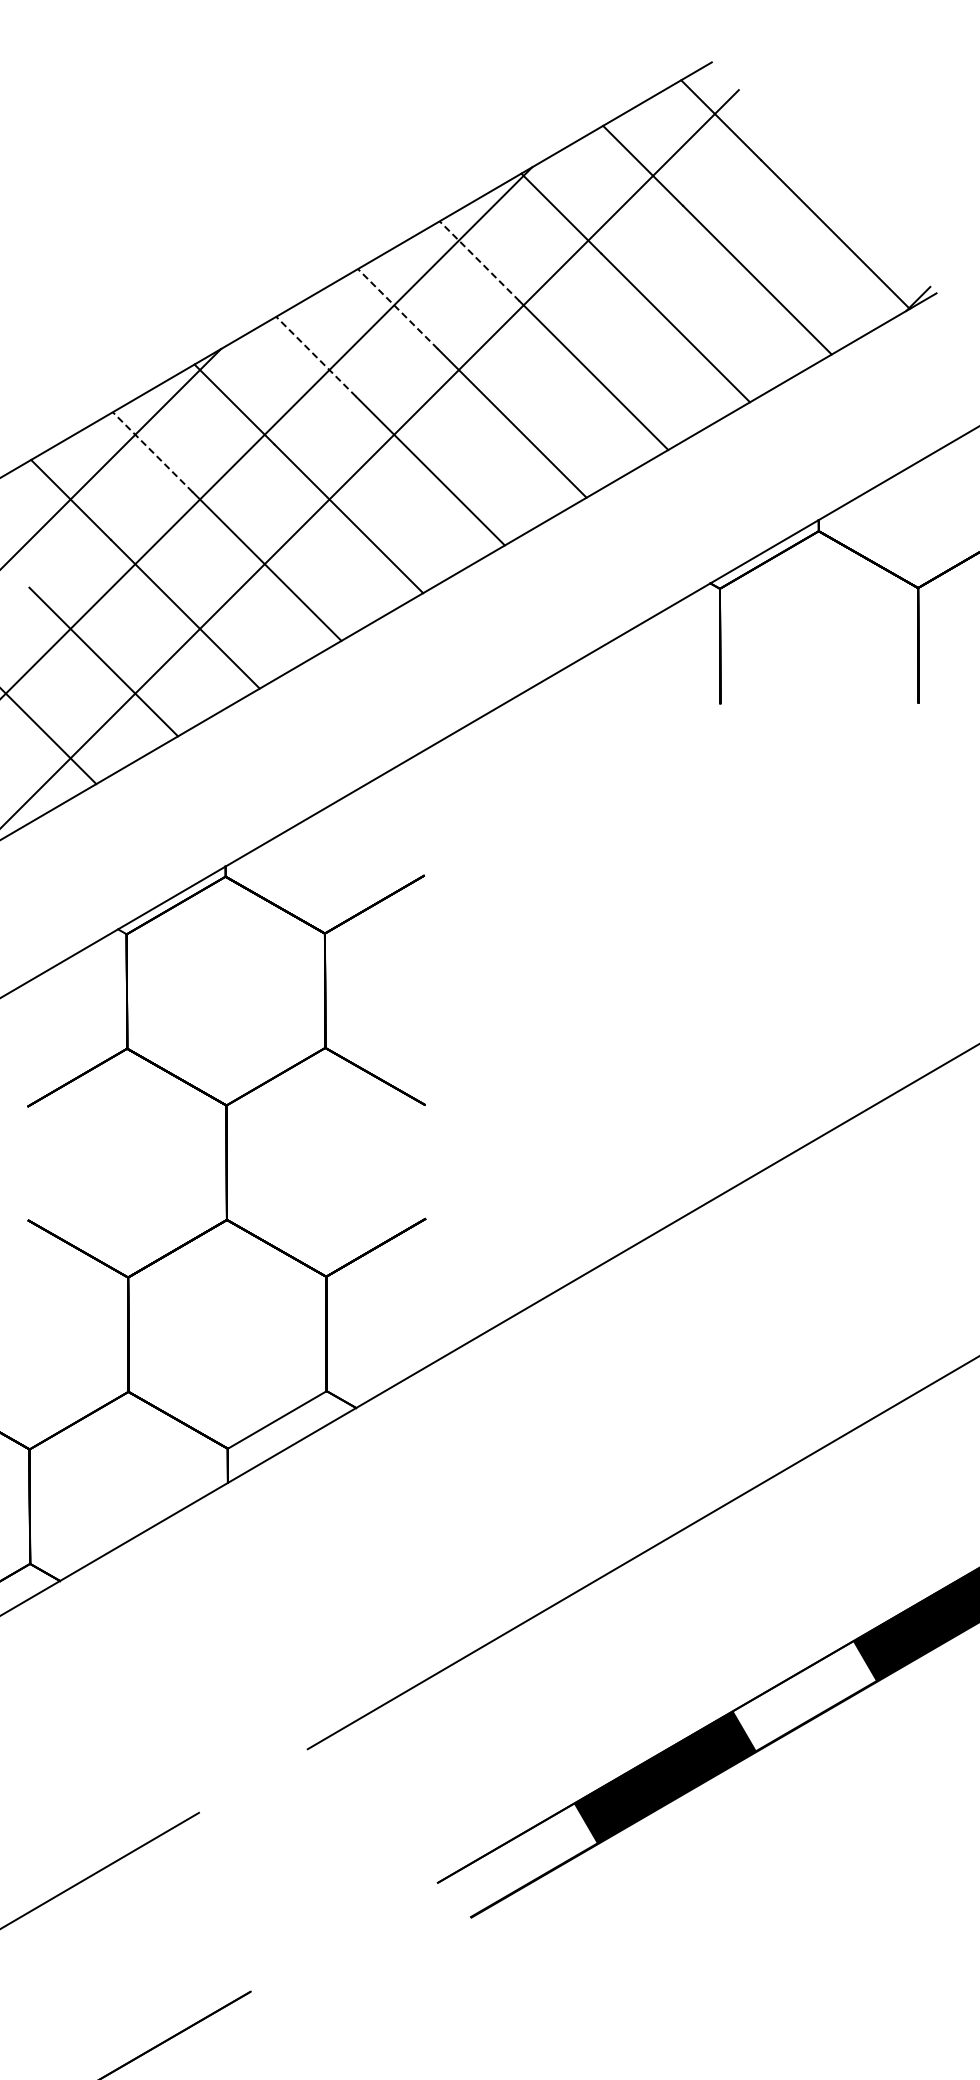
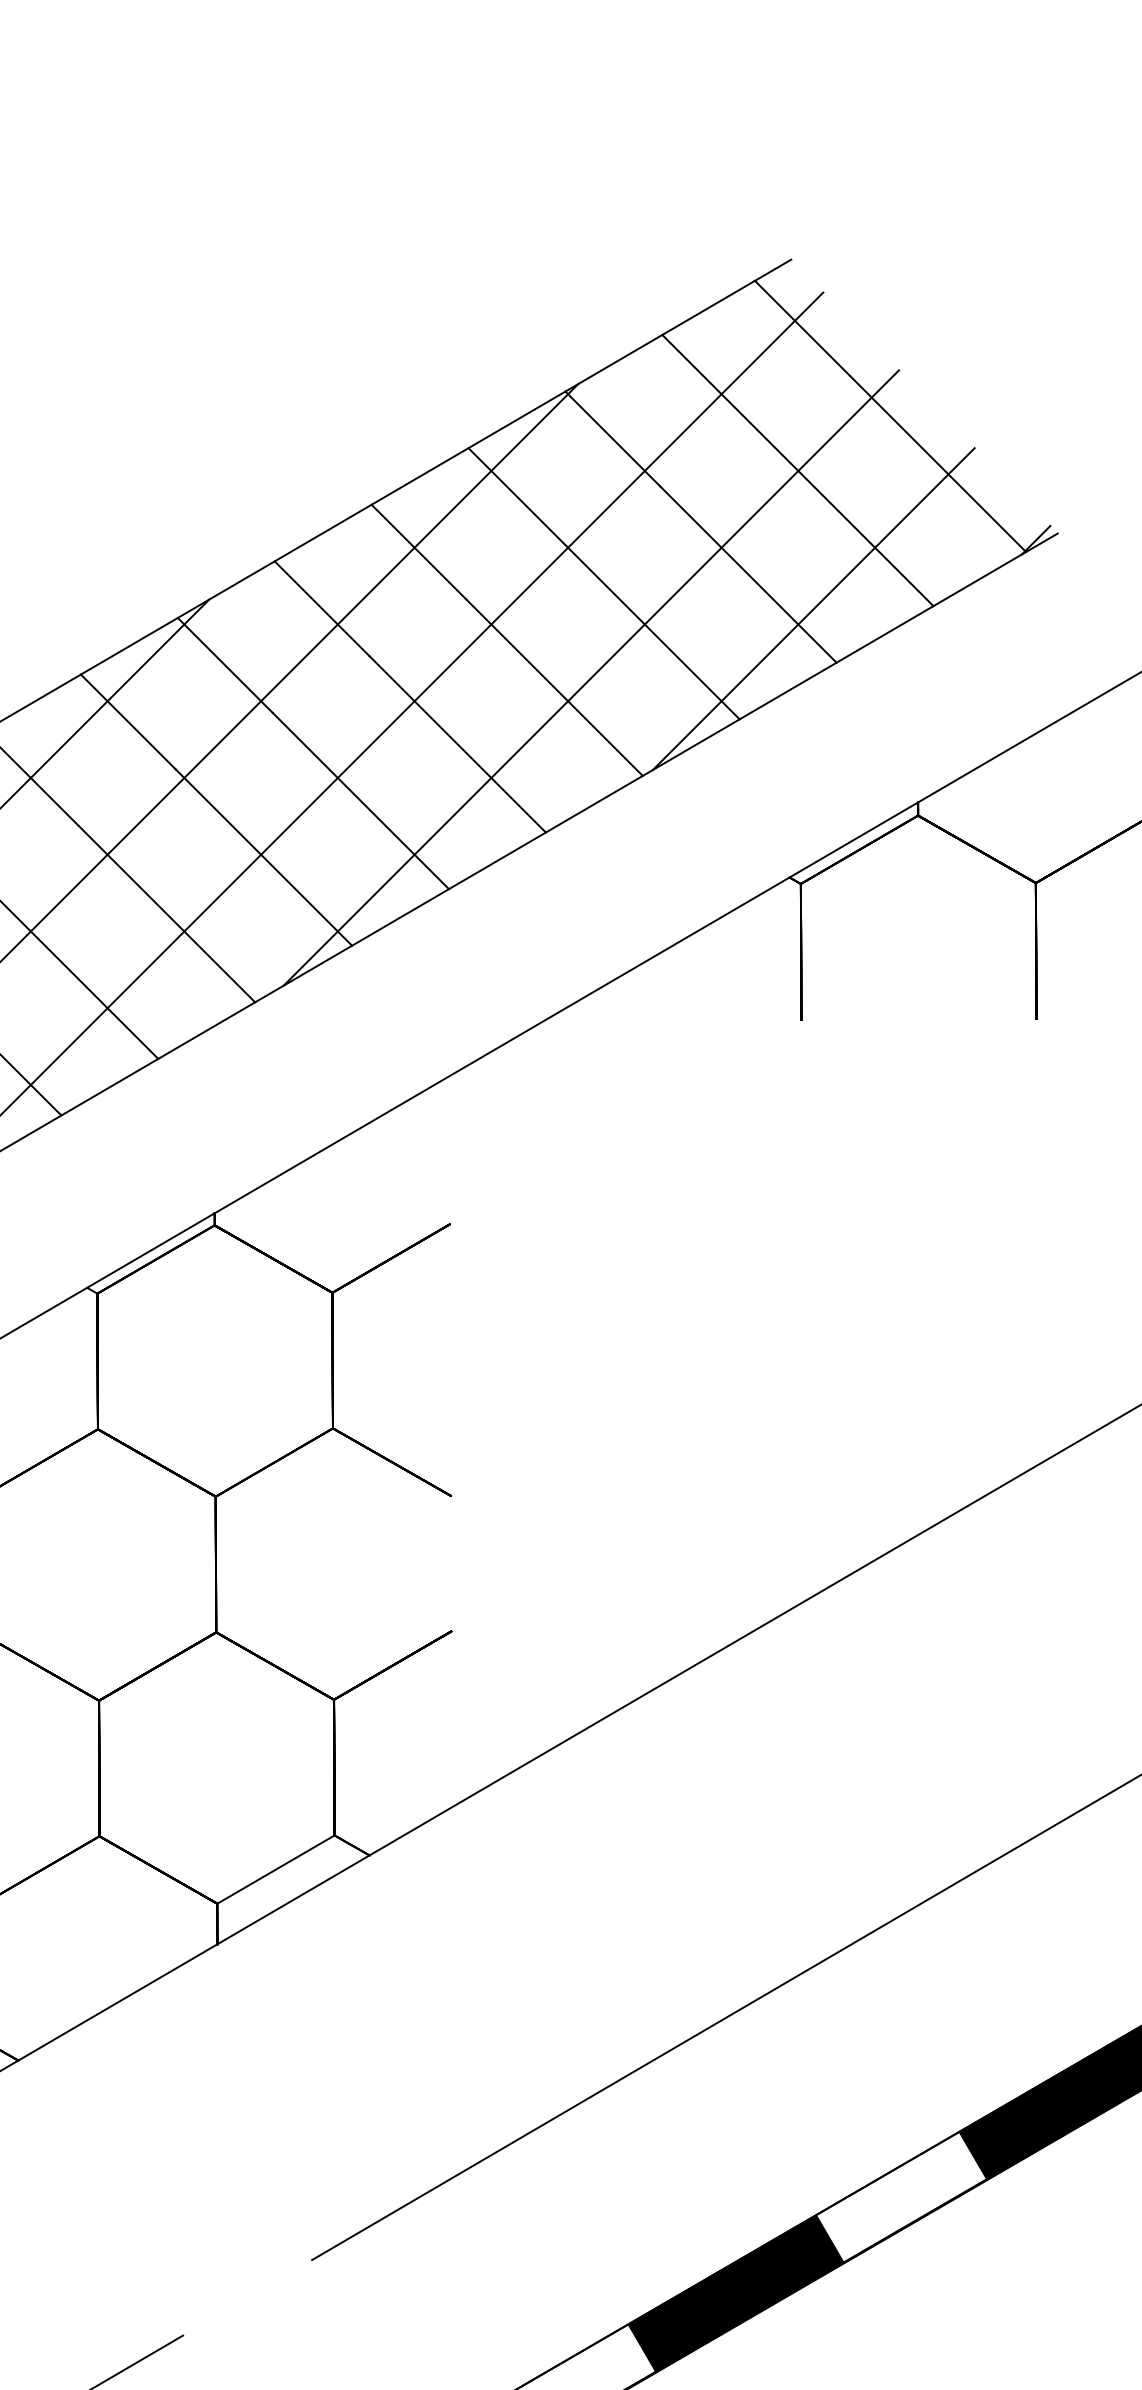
line: (479, 261) -> (515, 495), dashed -> solid
line: (397, 309) -> (418, 552), dashed -> solid
line: (316, 356) -> (322, 608), dashed -> solid
line: (730, 356) -> (813, 608), added
line: (542, 414) -> (590, 677), added
line: (152, 452) -> (127, 722), dashed -> solid

